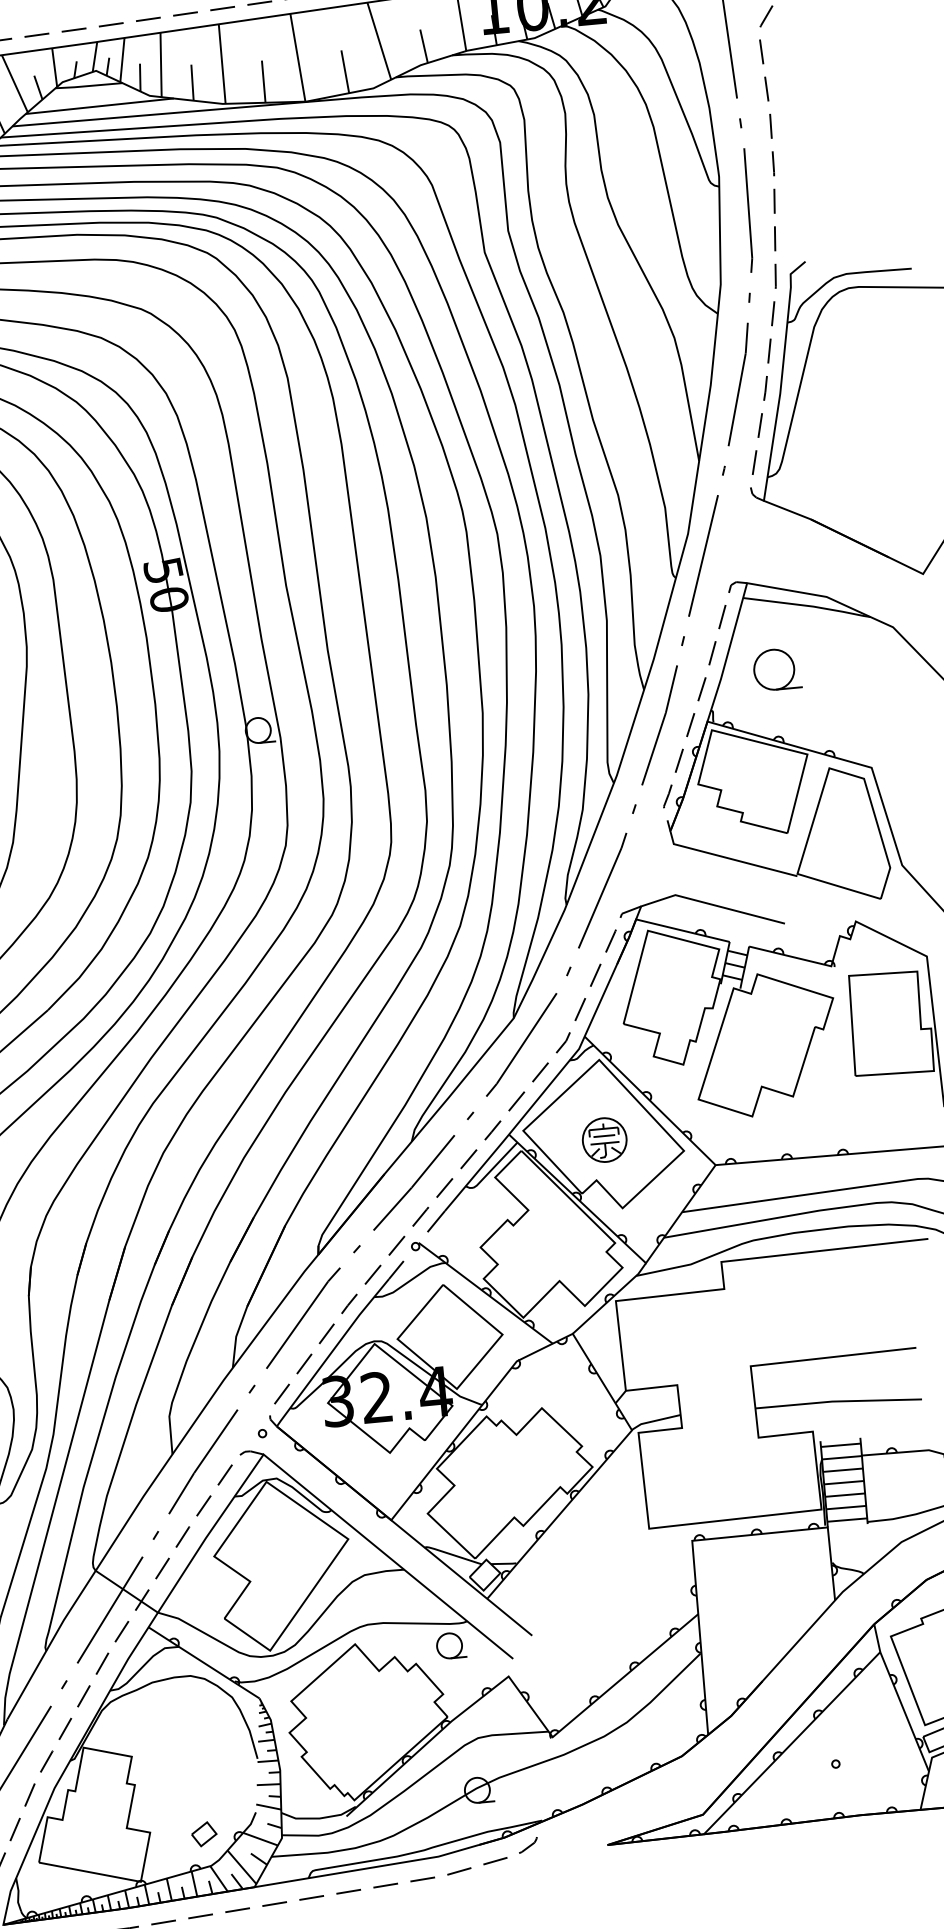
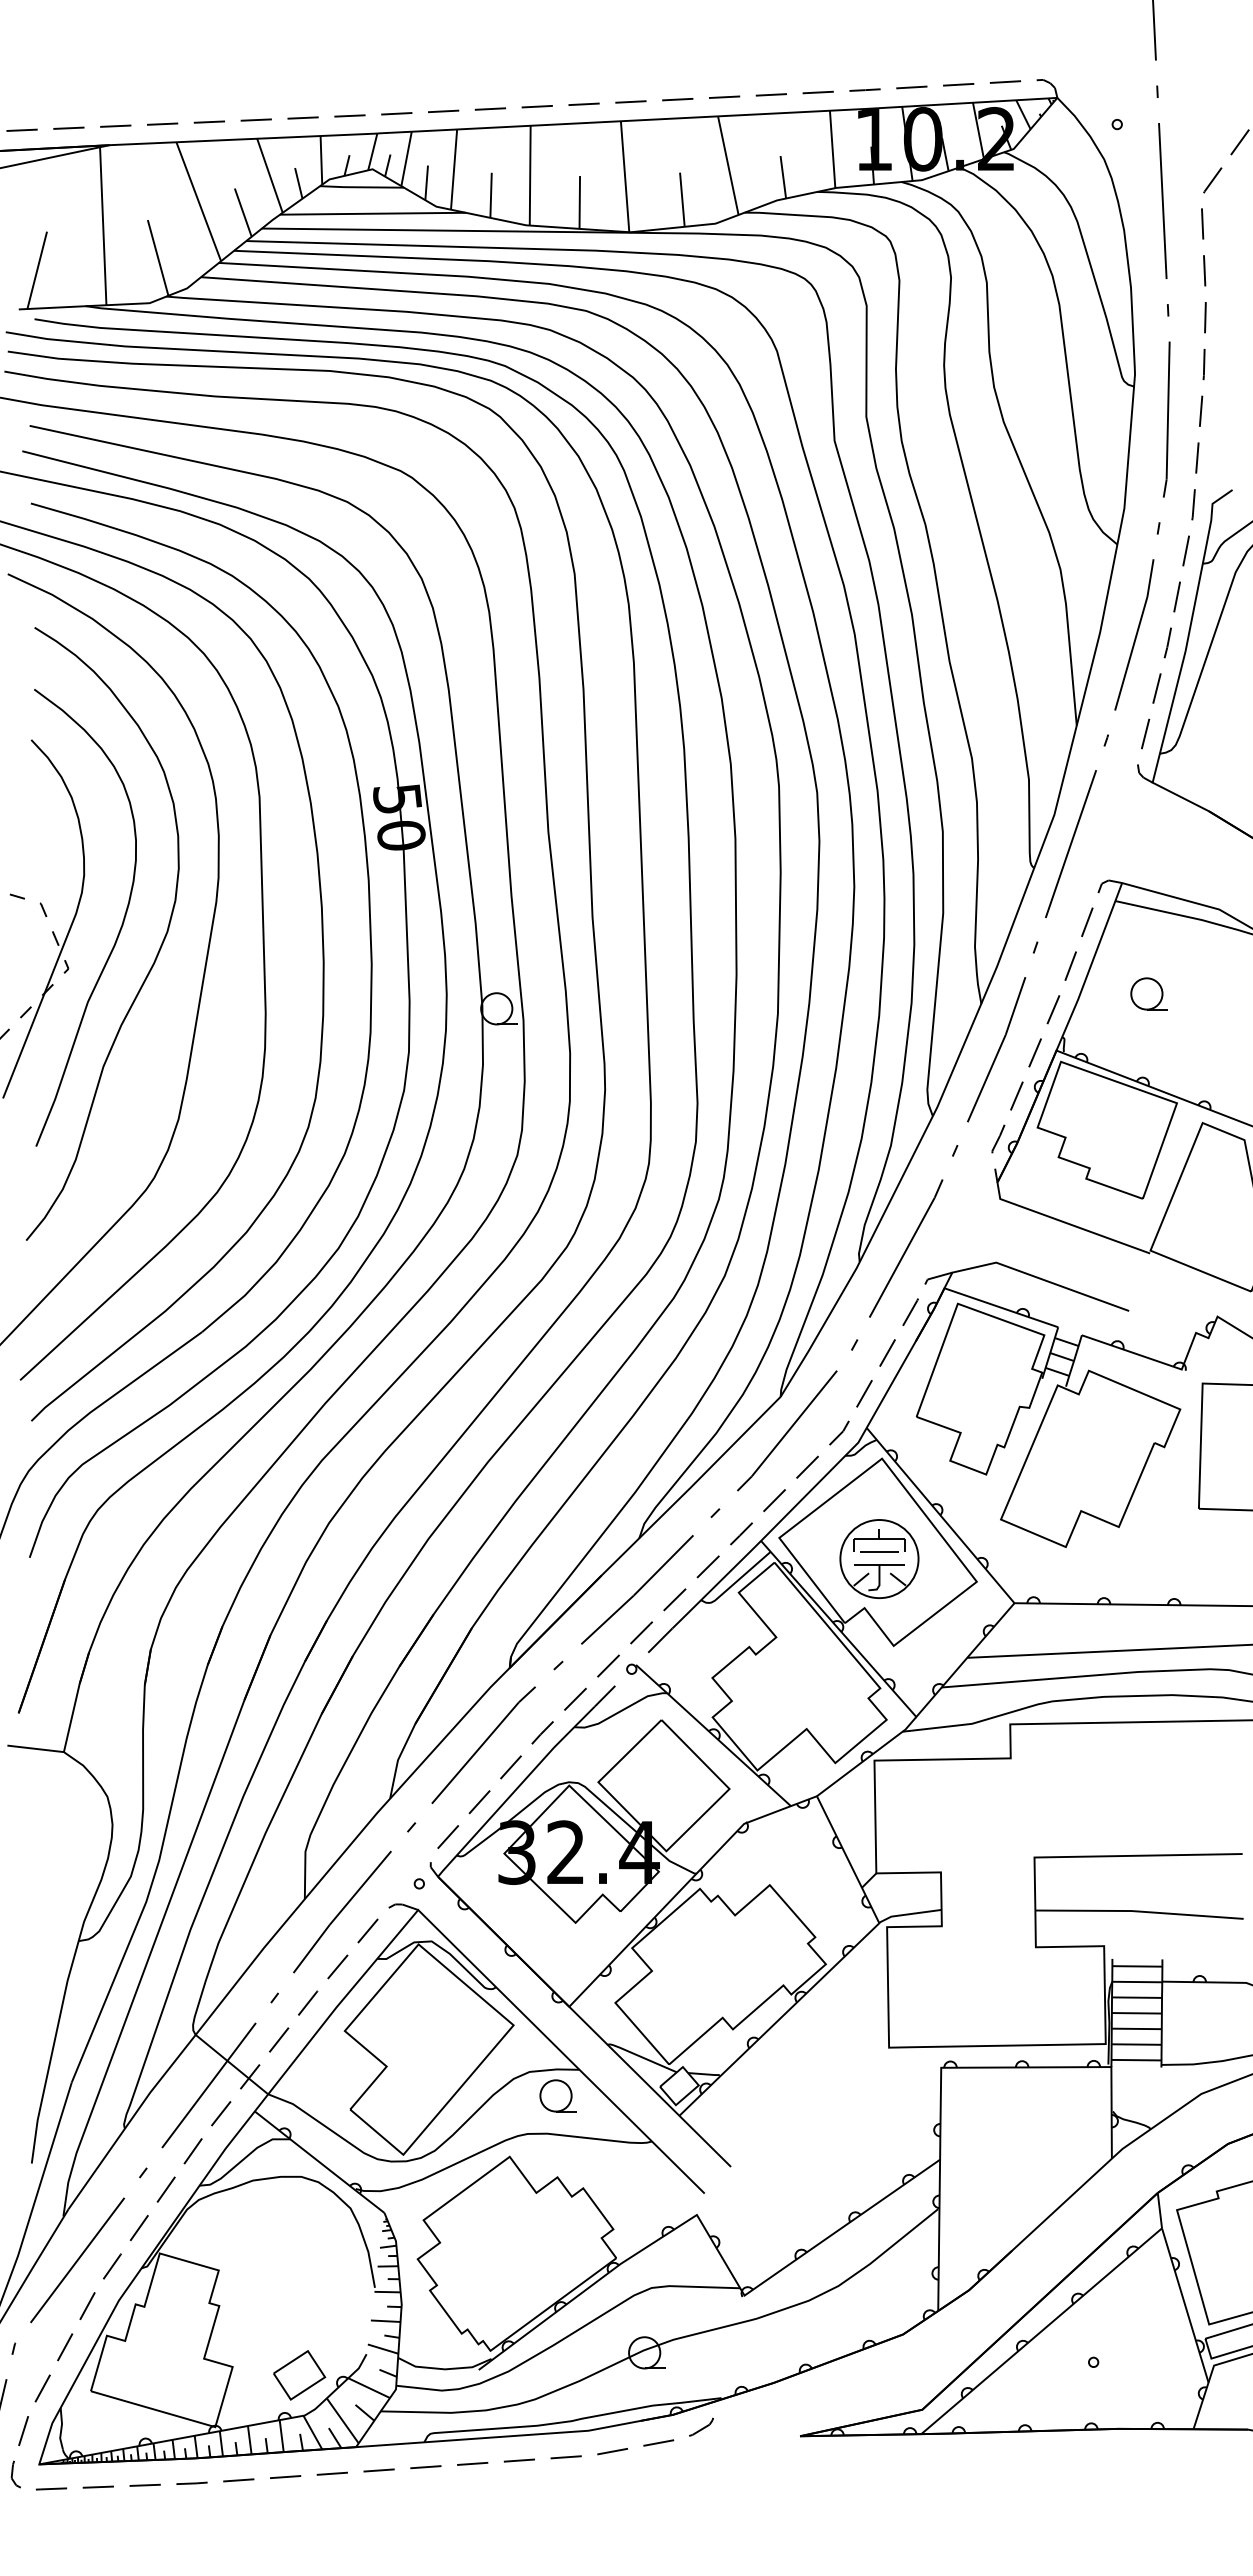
part: (776, 669) -> (1148, 993), size x0.62
part: (604, 1139) -> (879, 1558), size x1.43
part: (450, 1645) -> (557, 2095), moved
part: (204, 1834) -> (299, 2375), size x1.67

